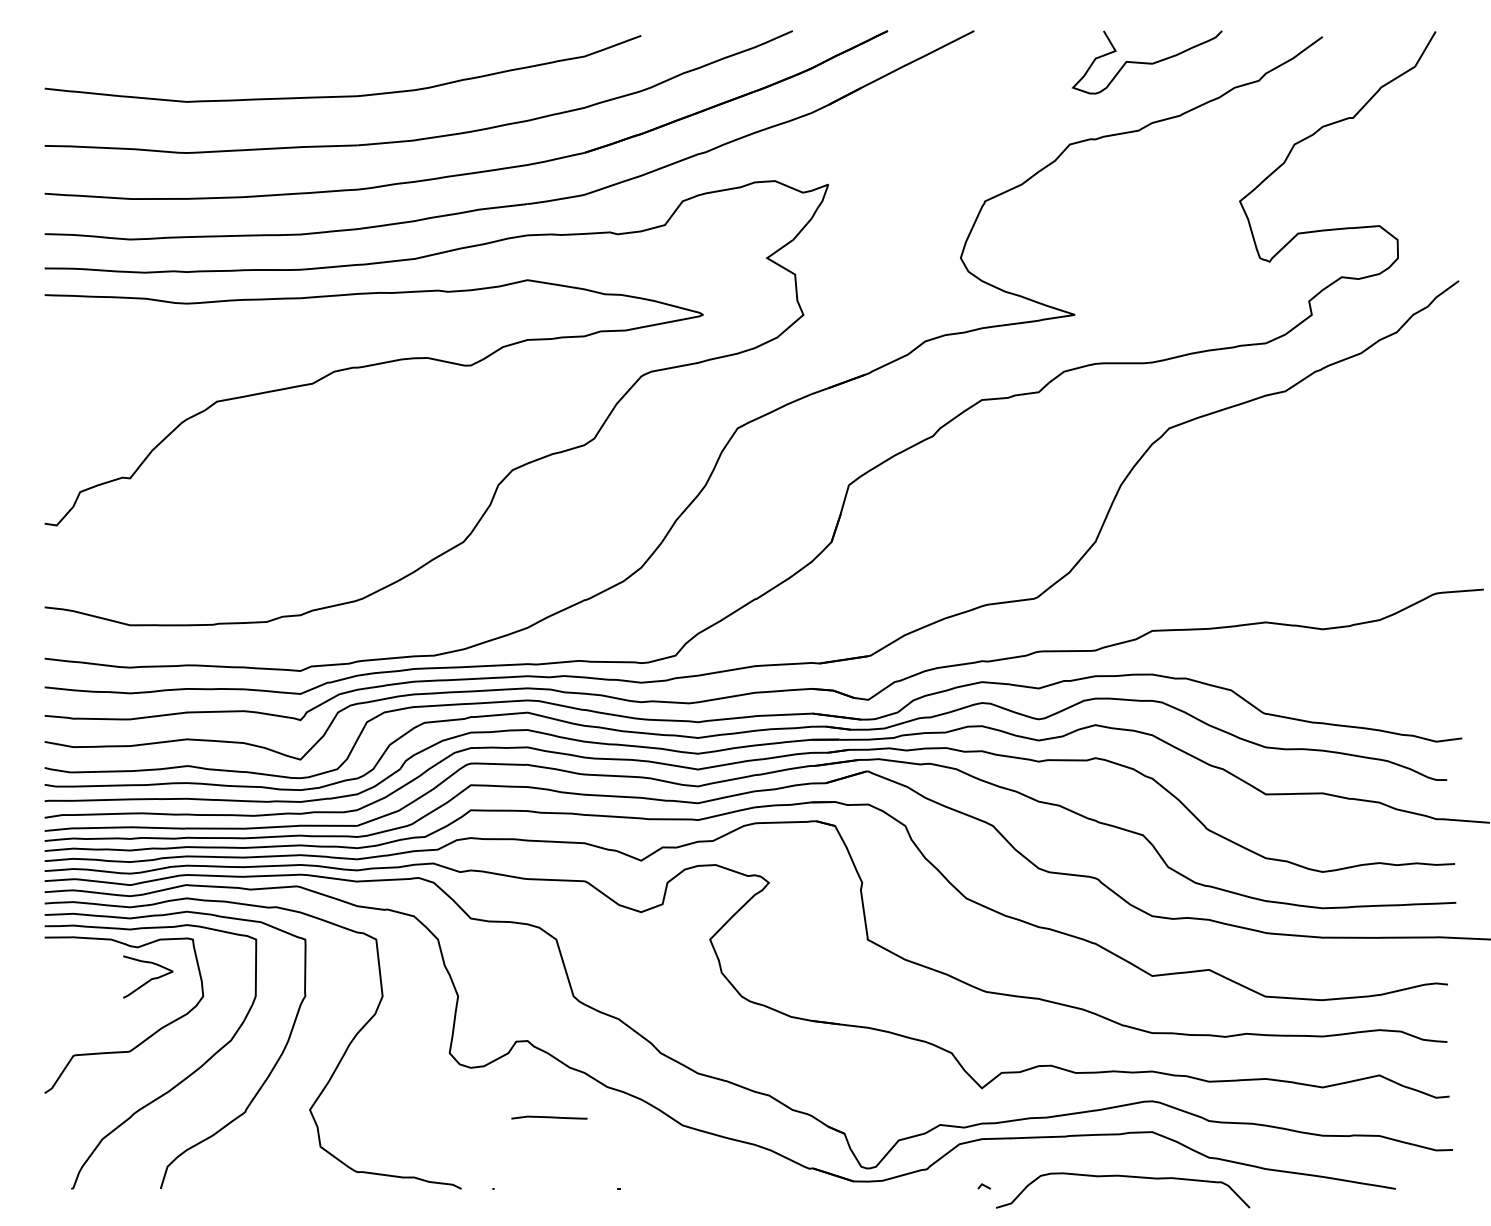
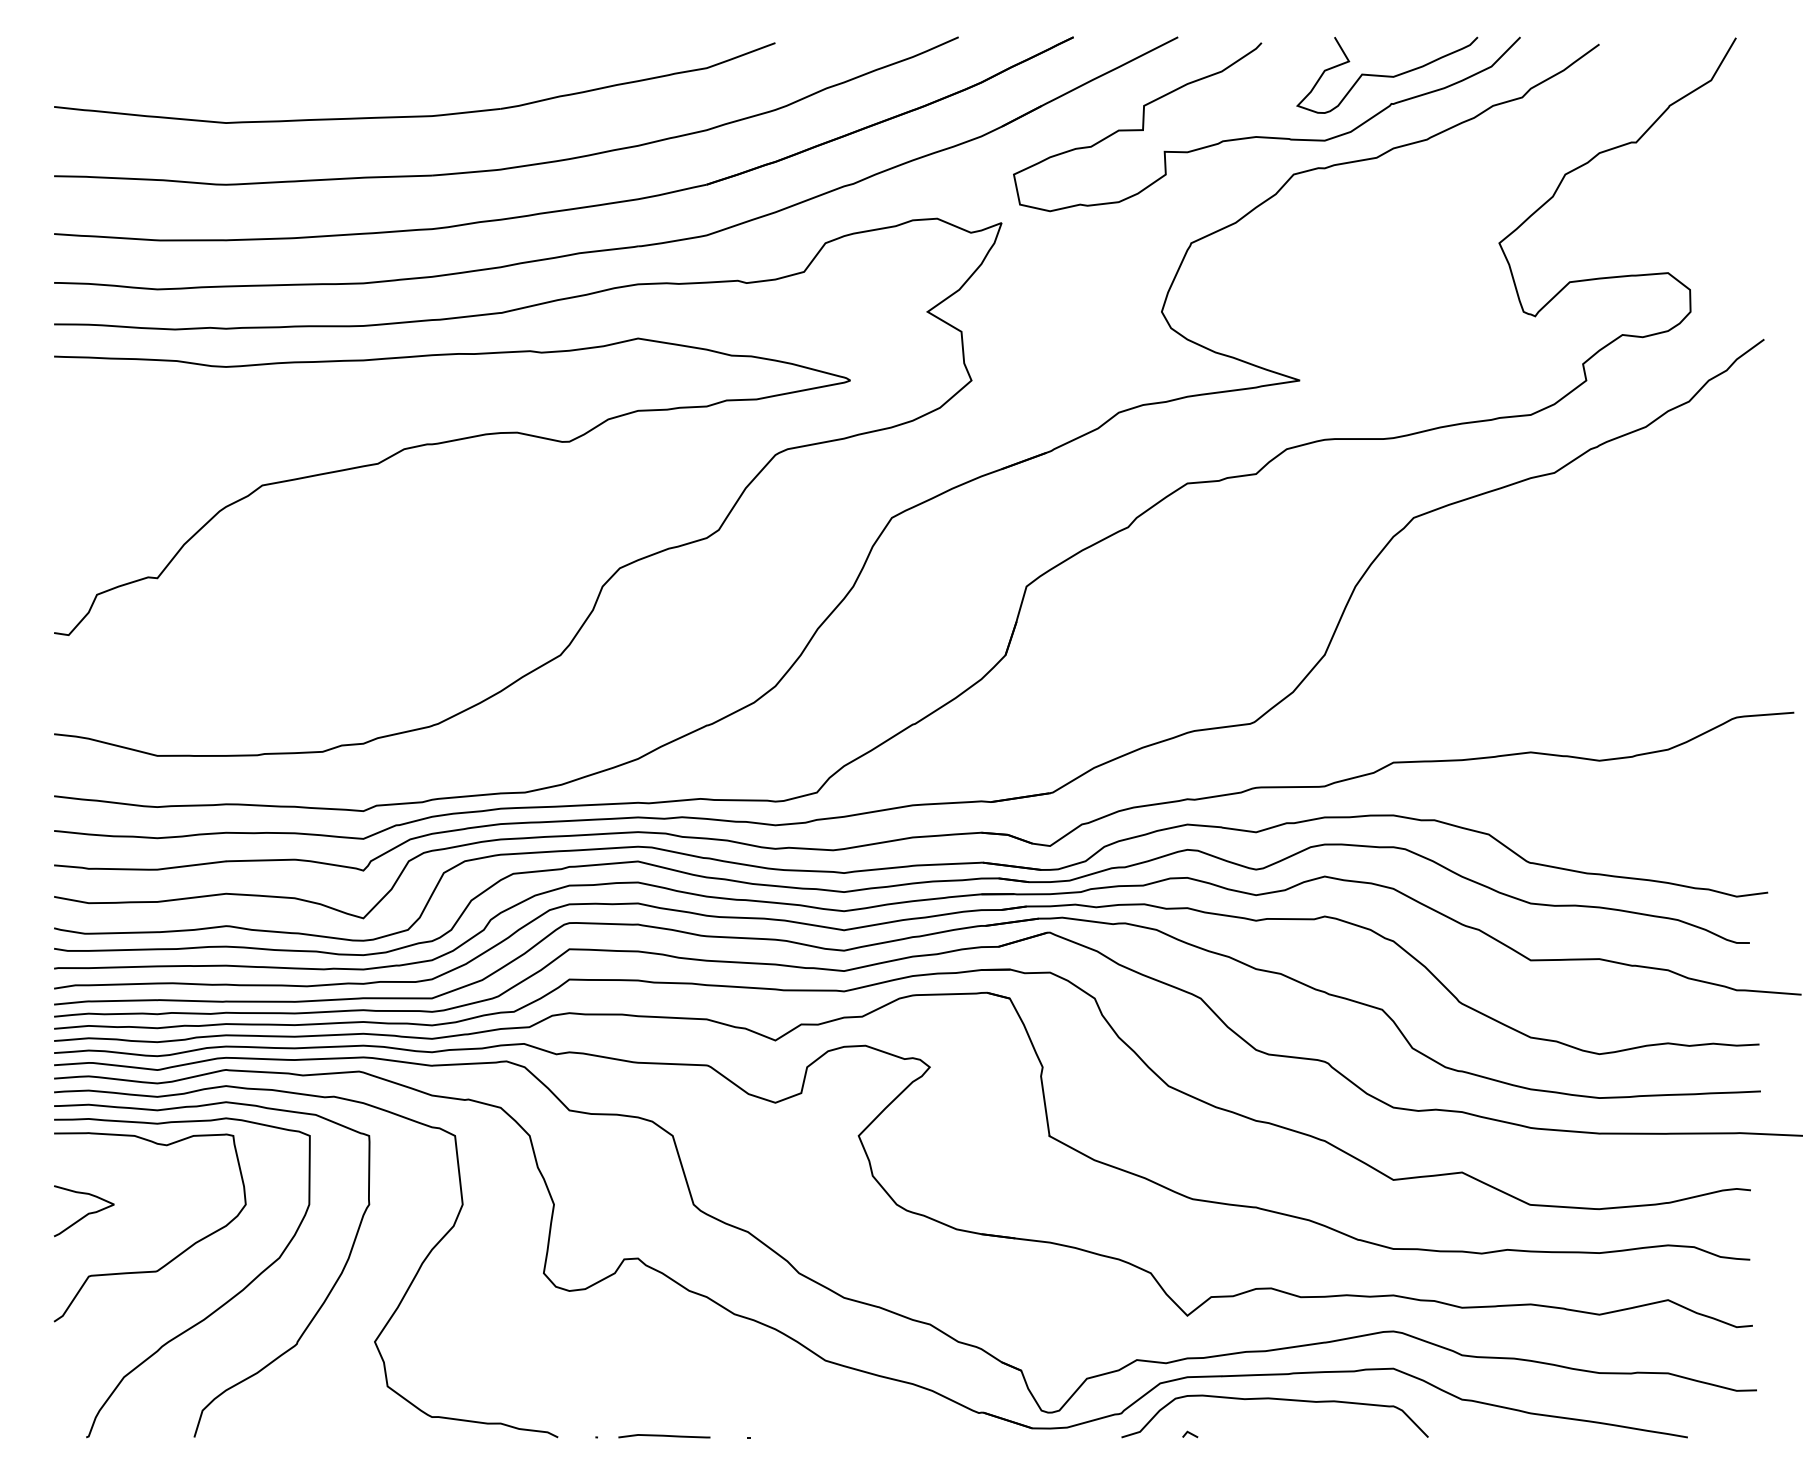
curve: (1047, 113) -> (1266, 136), added
curve: (149, 979) -> (85, 1214), moved
curve: (549, 1117) -> (664, 1436), moved
curve: (1126, 1177) -> (1279, 1400), moved

